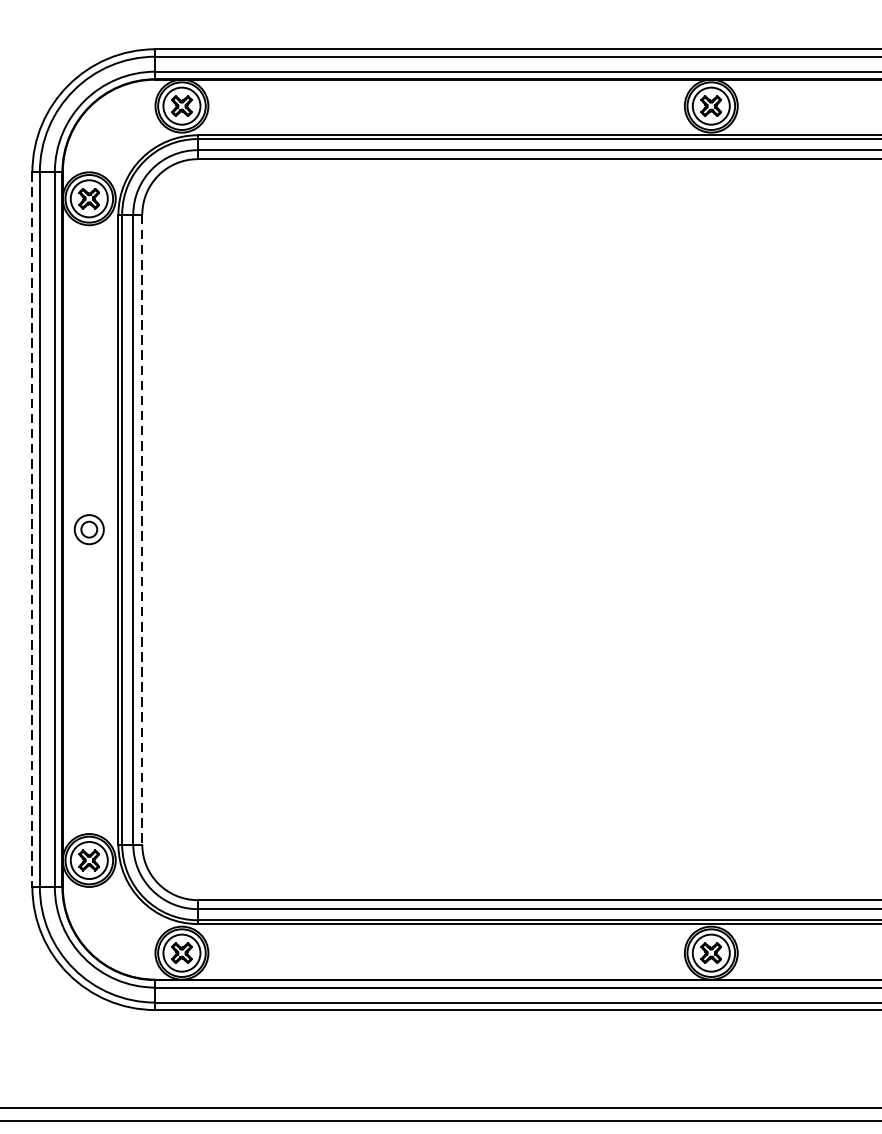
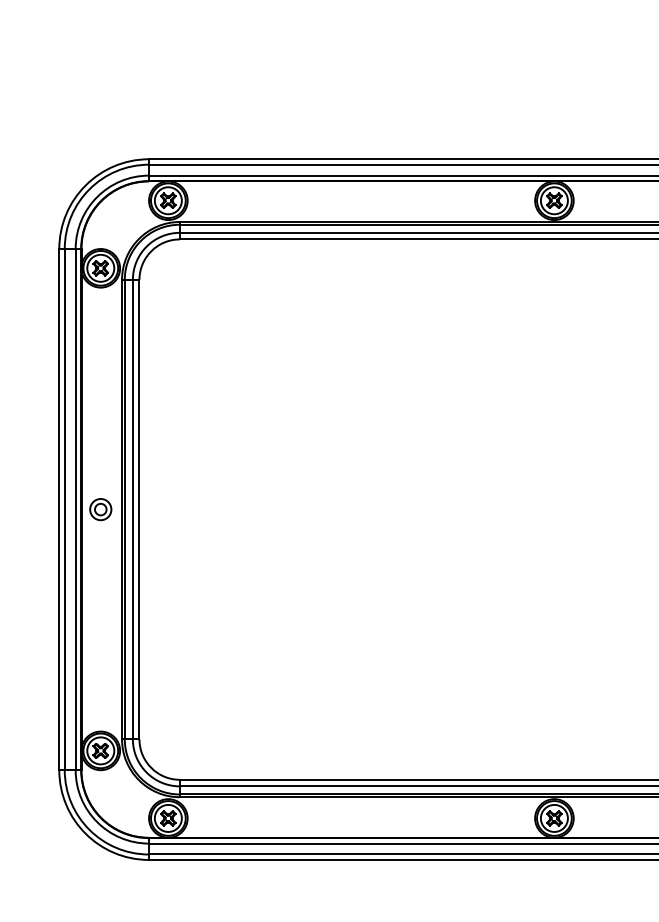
line: (32, 529) -> (59, 509), dashed -> solid
line: (142, 529) -> (139, 509), dashed -> solid

